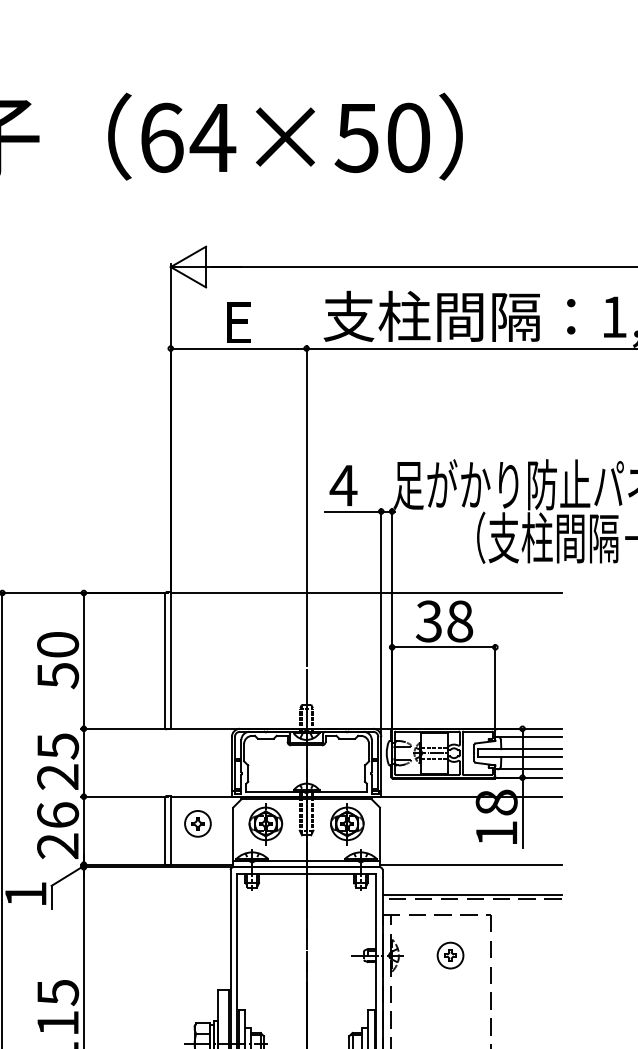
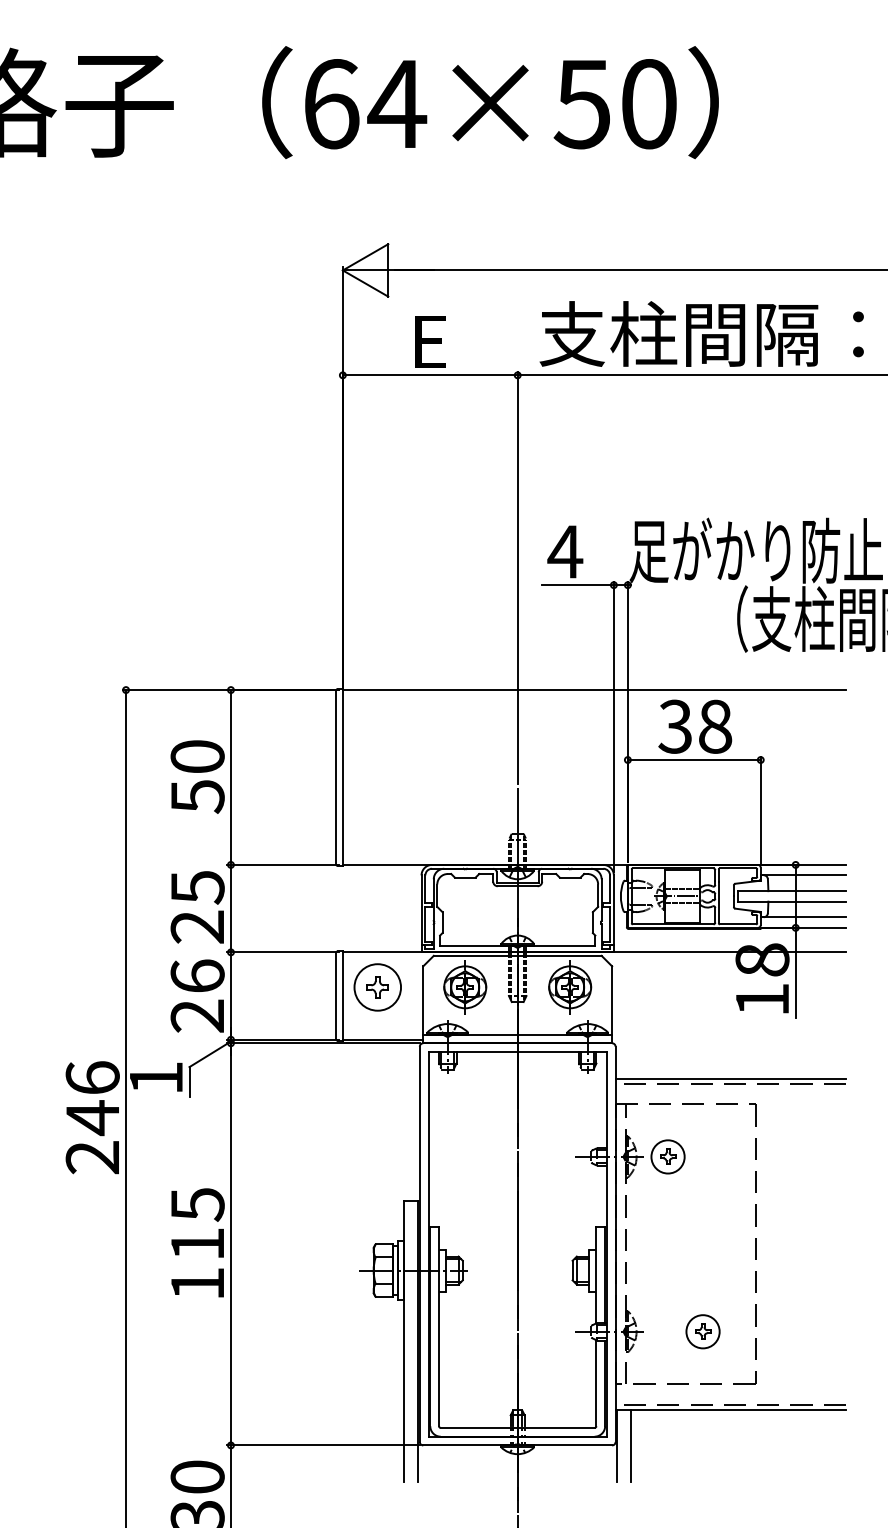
part: (197, 823) -> (377, 986), size x1.4
line: (470, 864) -> (728, 1039), removed
part: (450, 955) -> (667, 1156), moved

